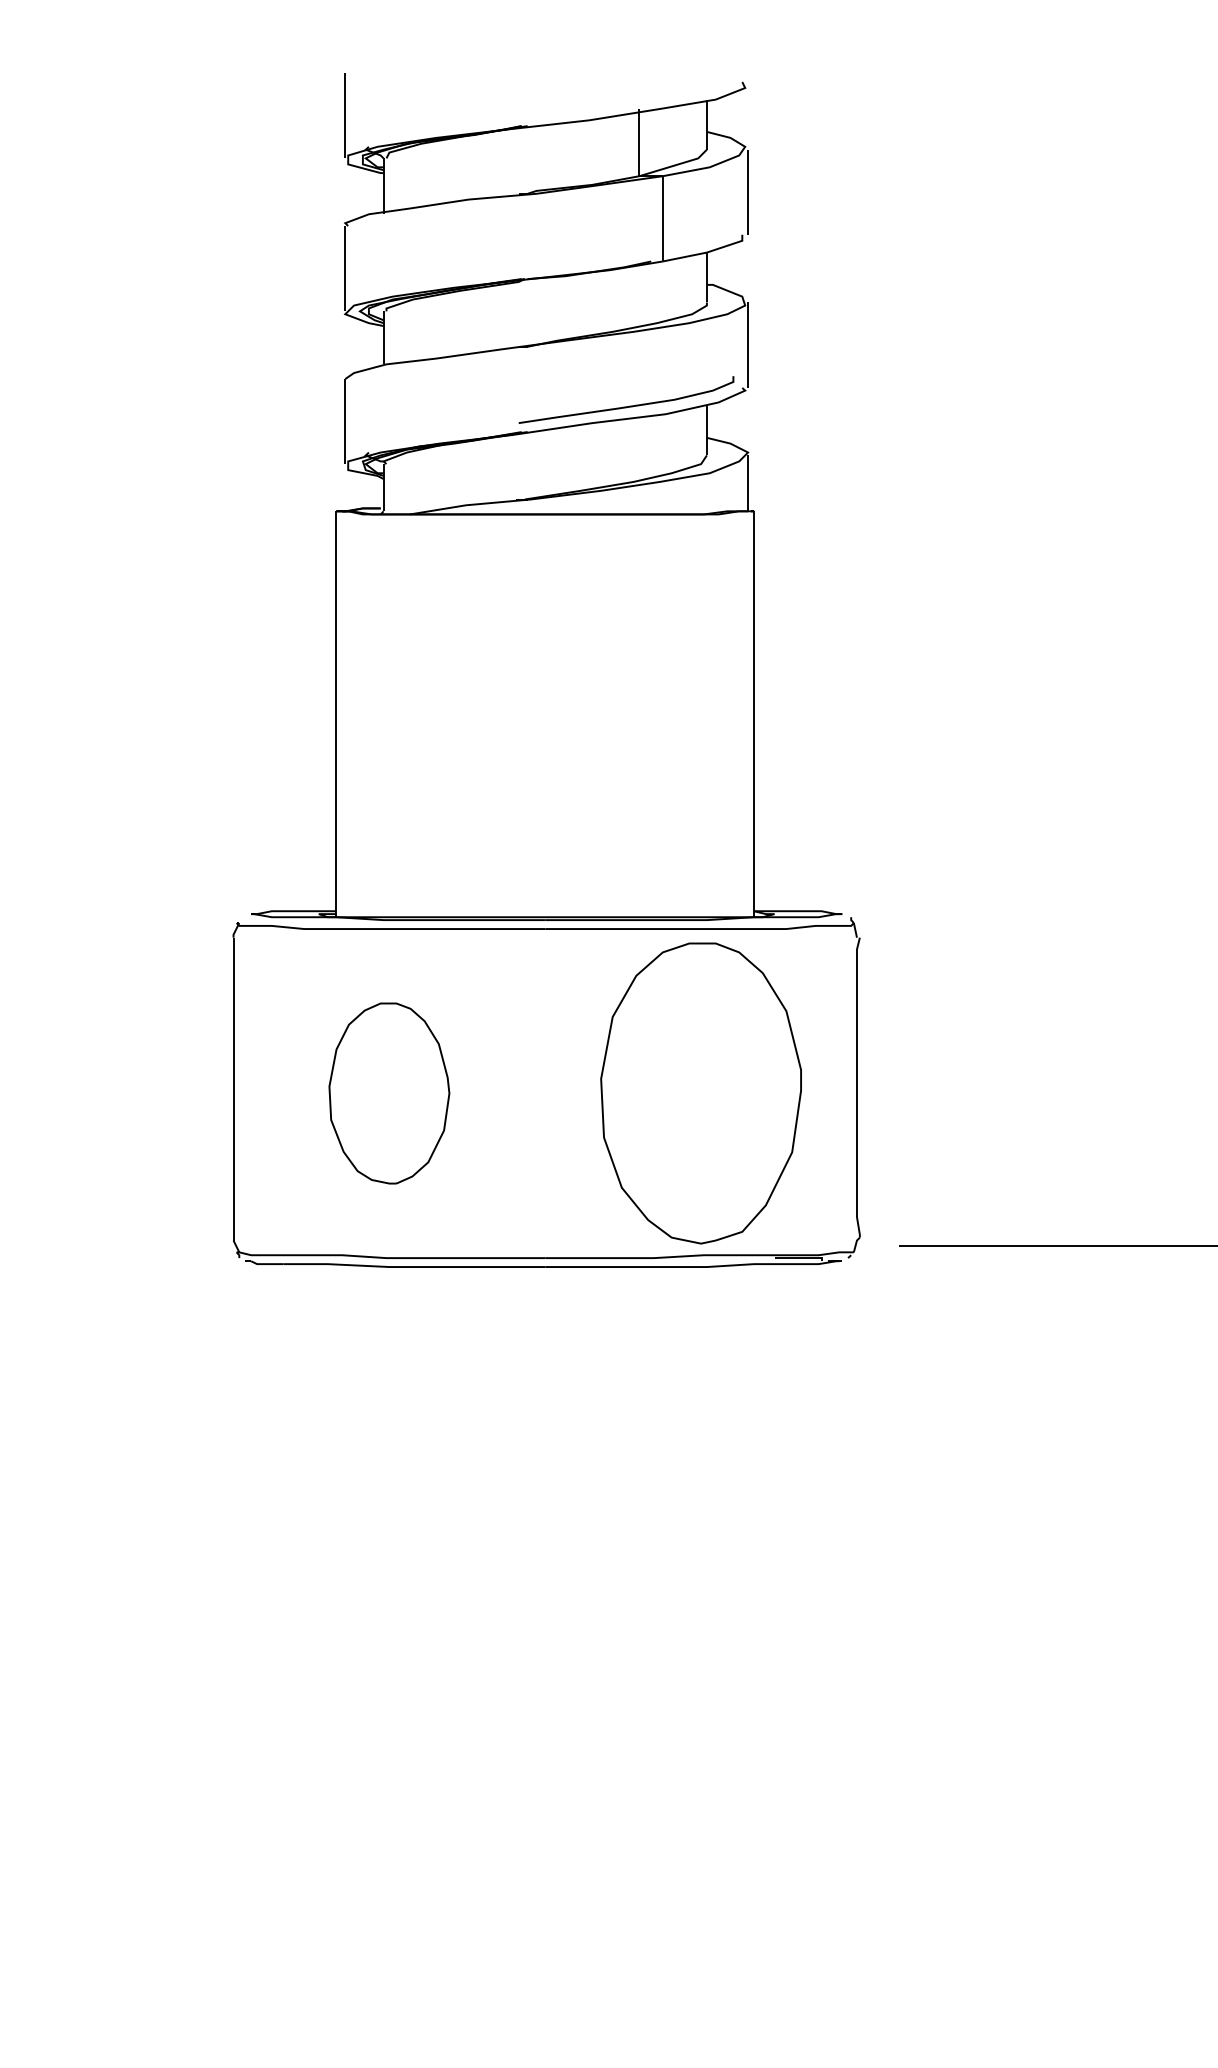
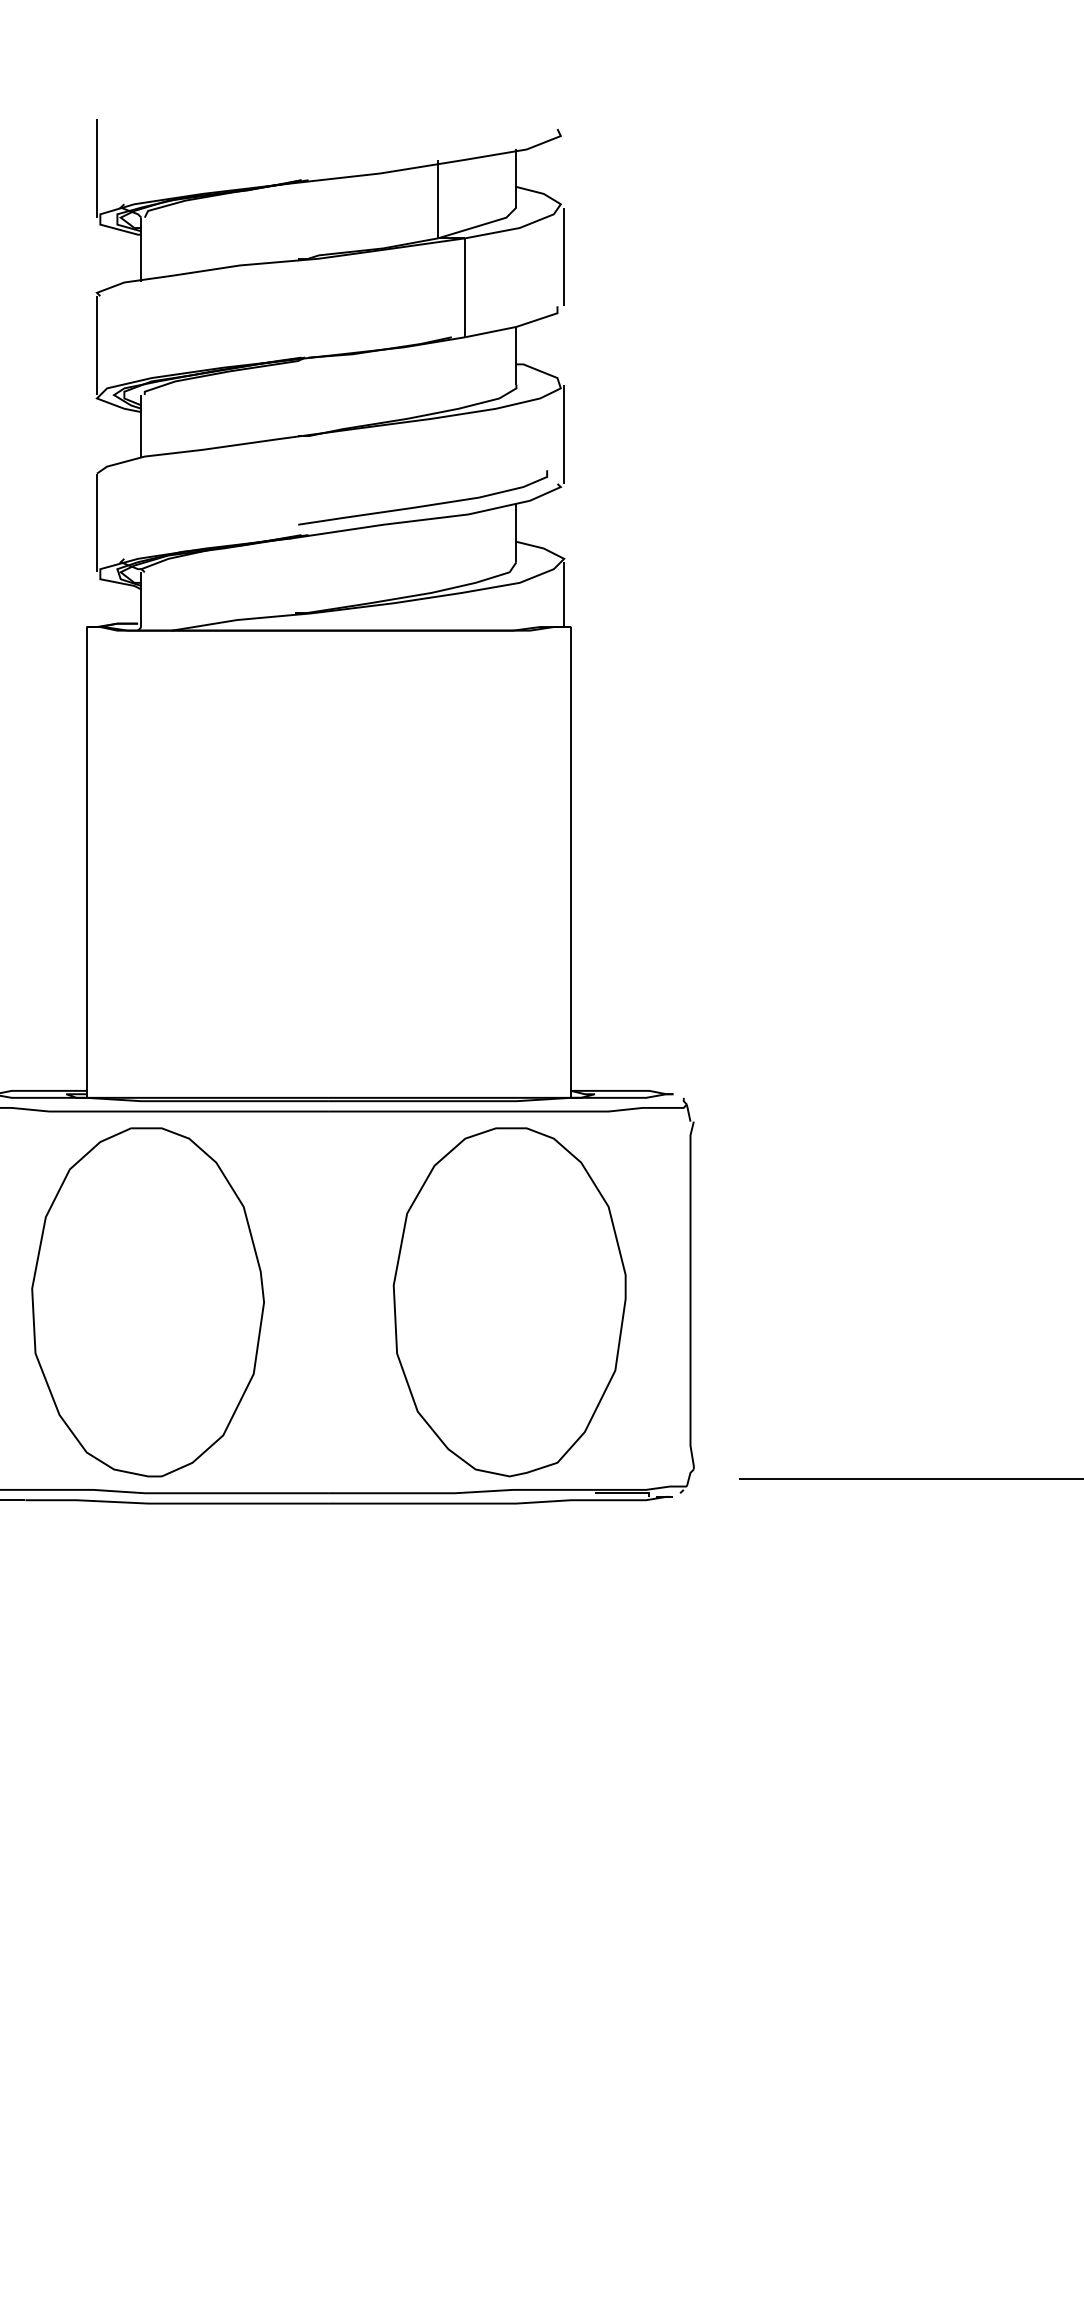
part: (389, 1093) -> (148, 1302), size x1.67

